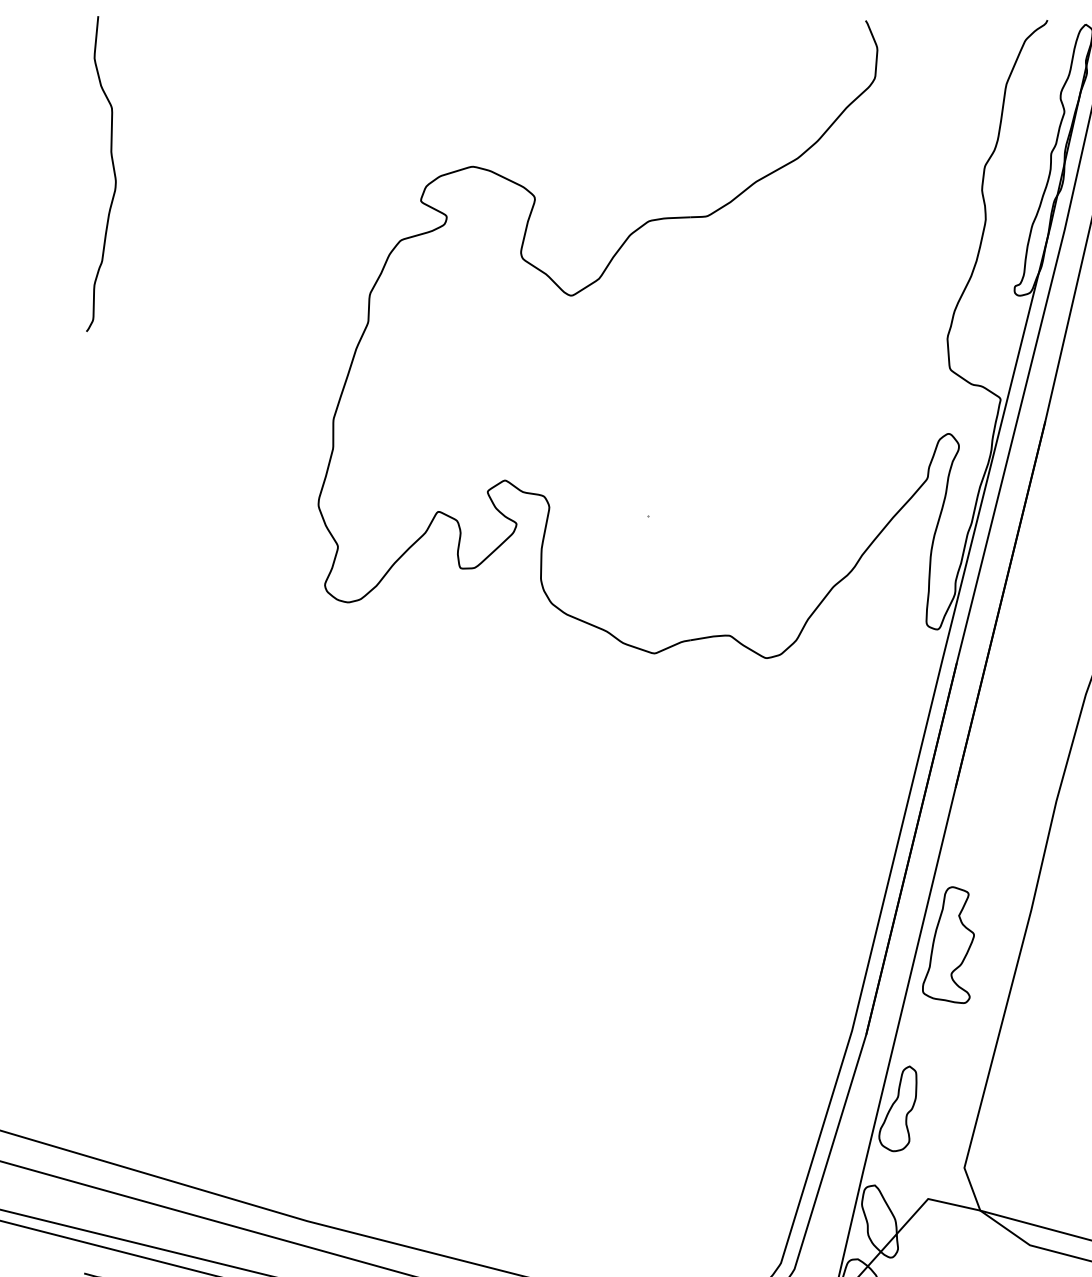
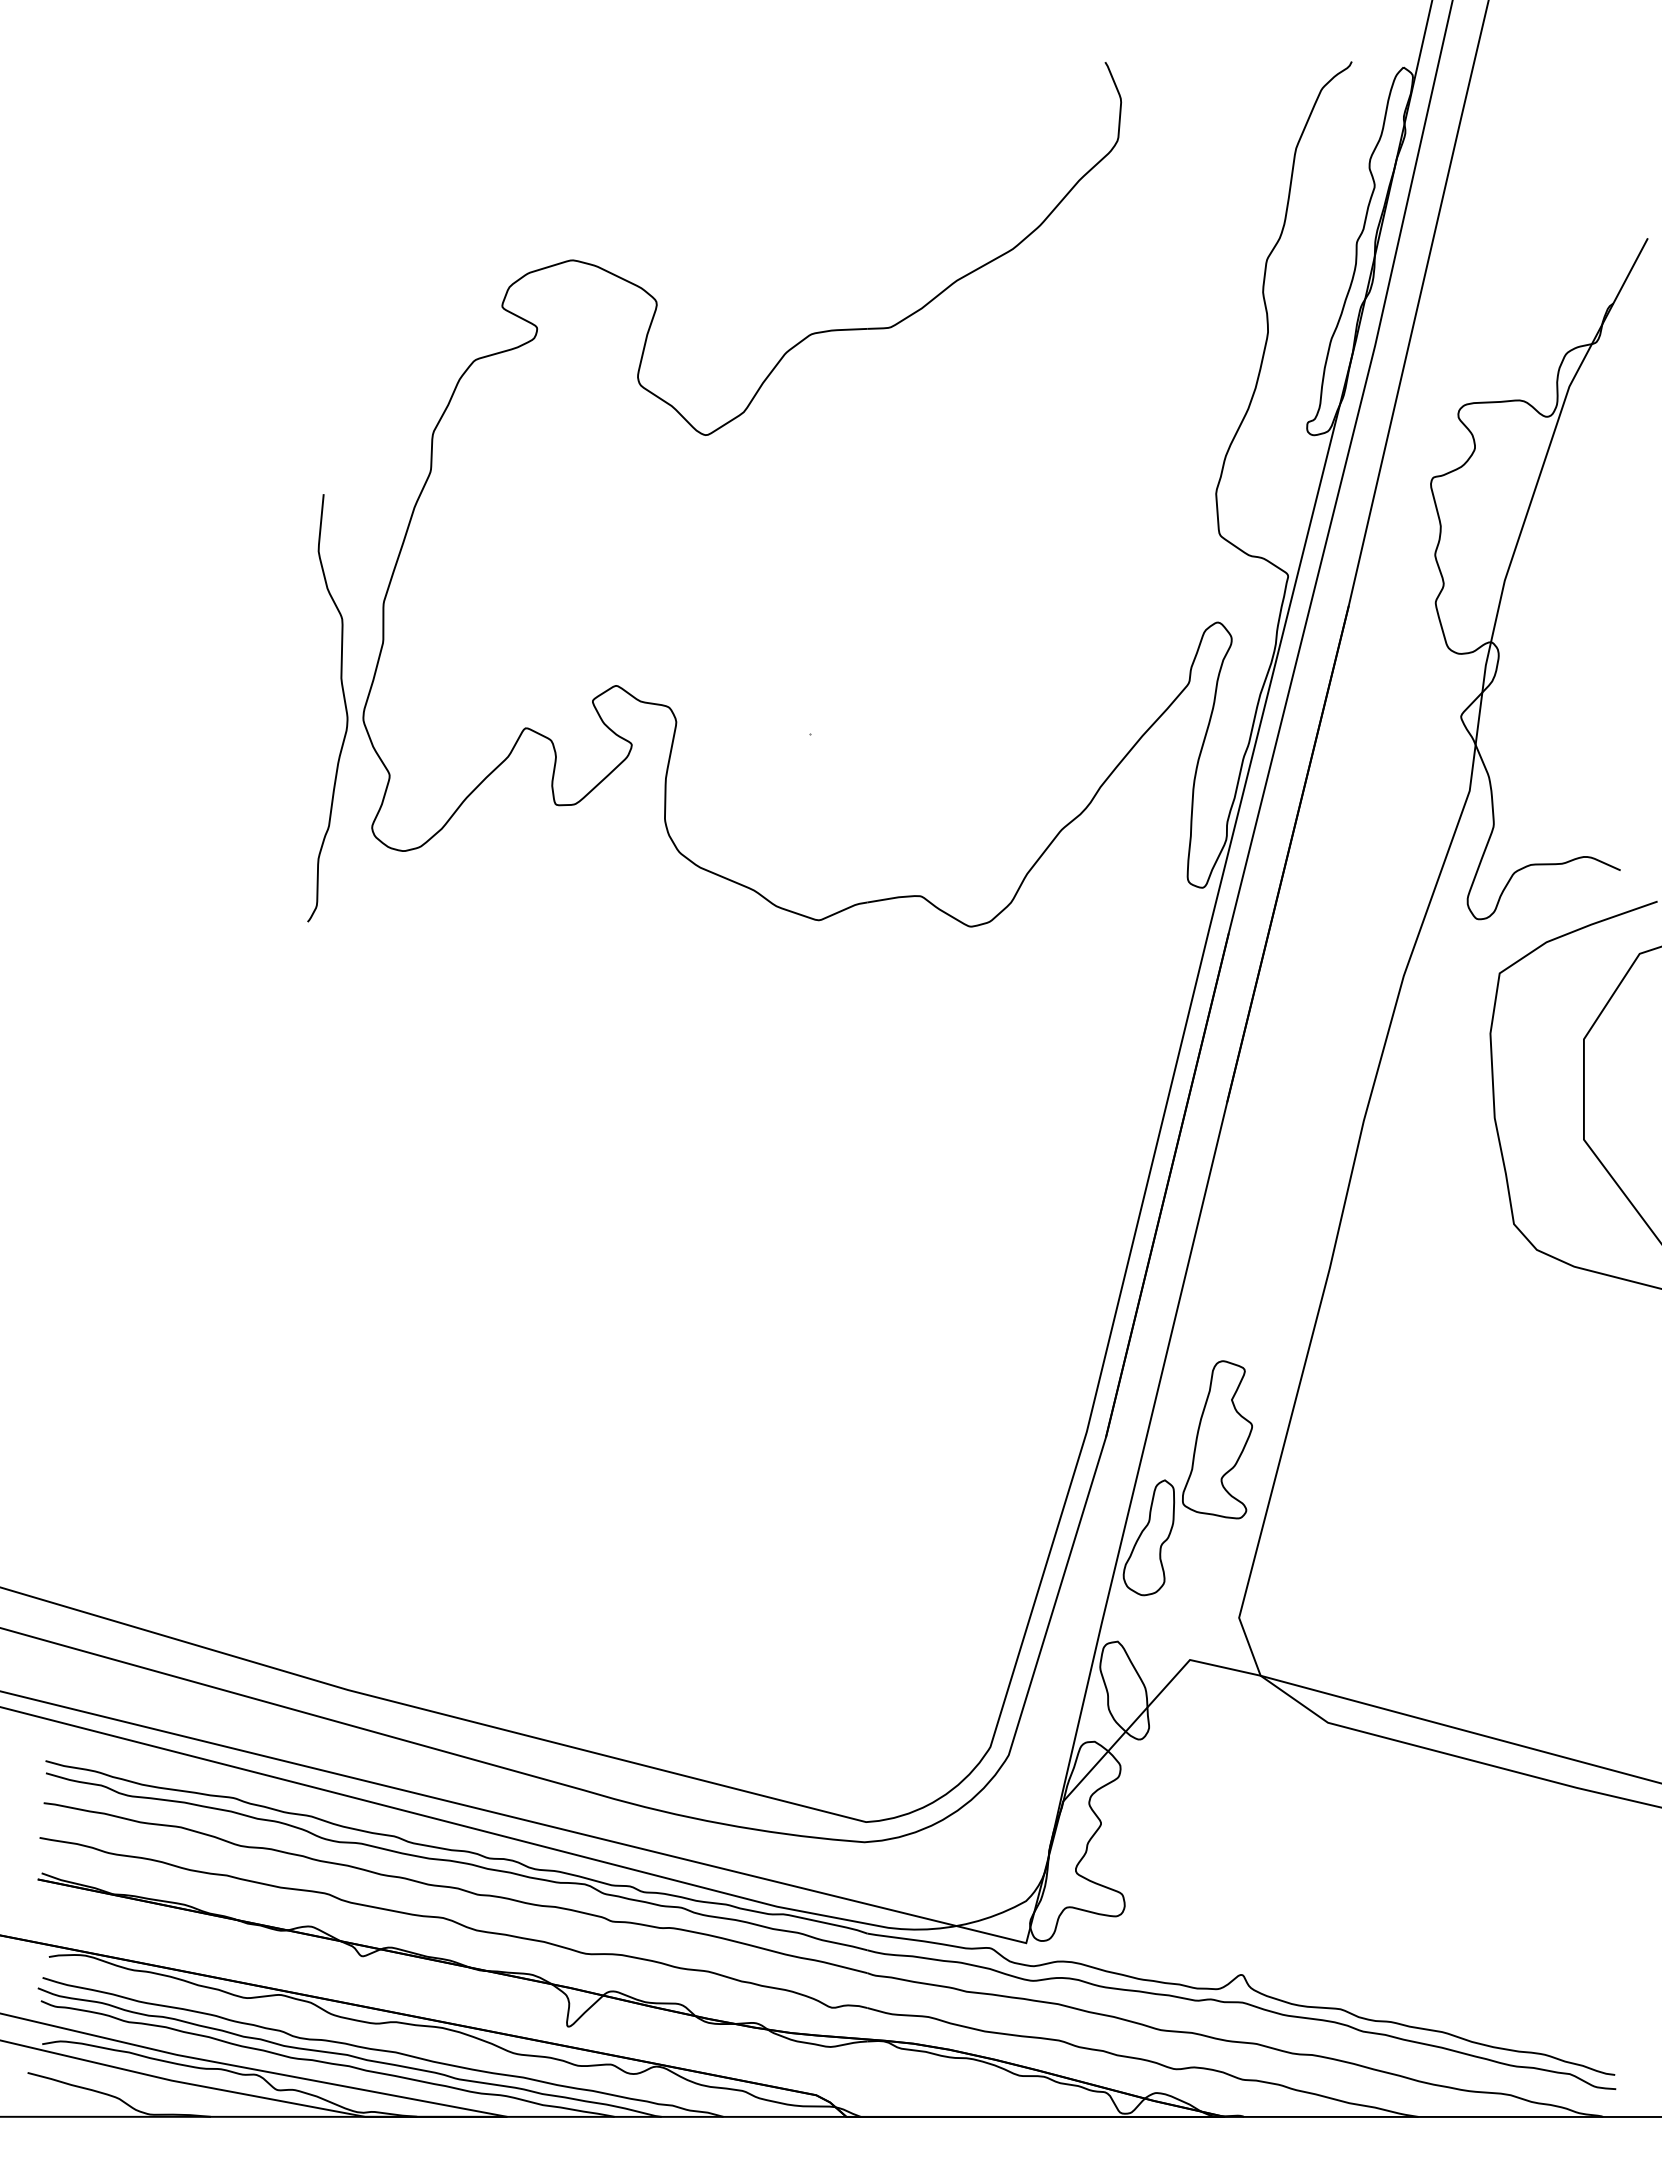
curve: (113, 172) -> (344, 705), moved
part: (948, 944) -> (1217, 1439), moved

